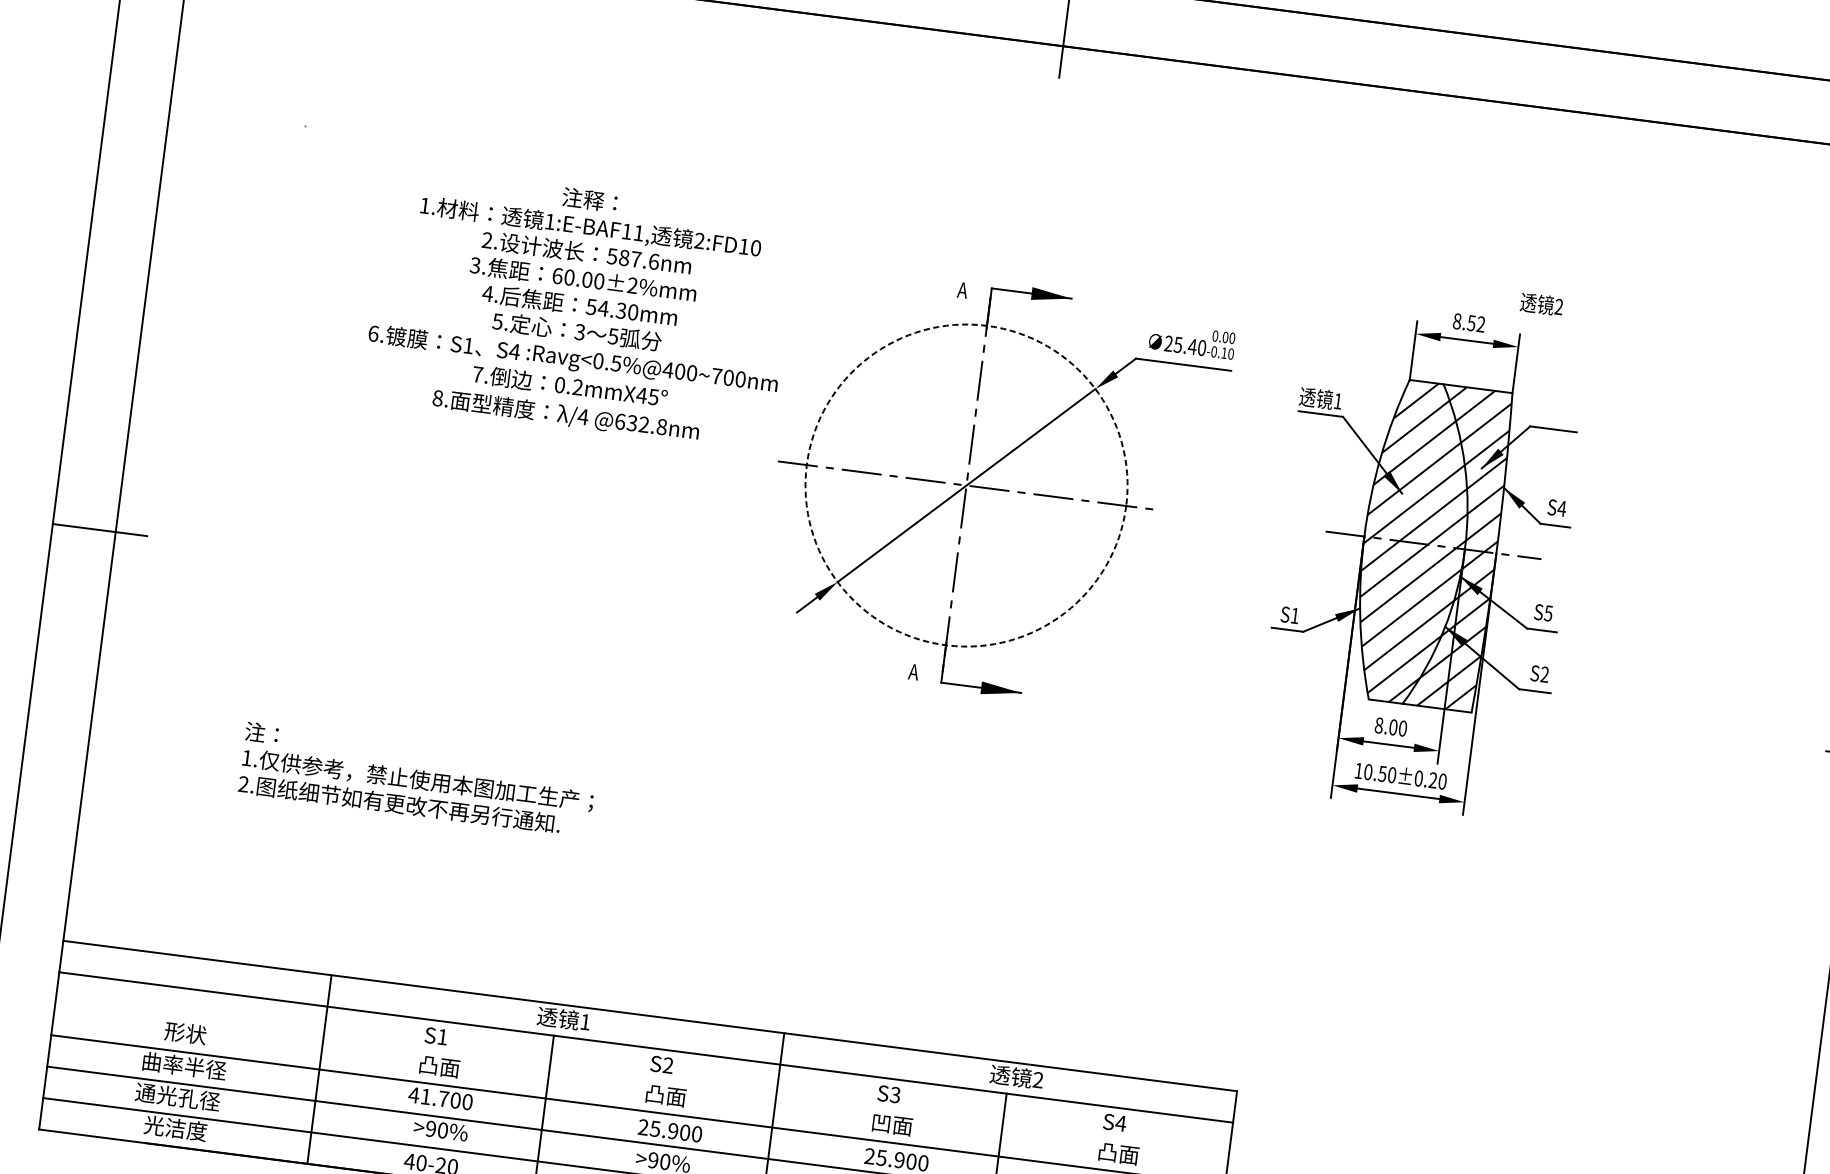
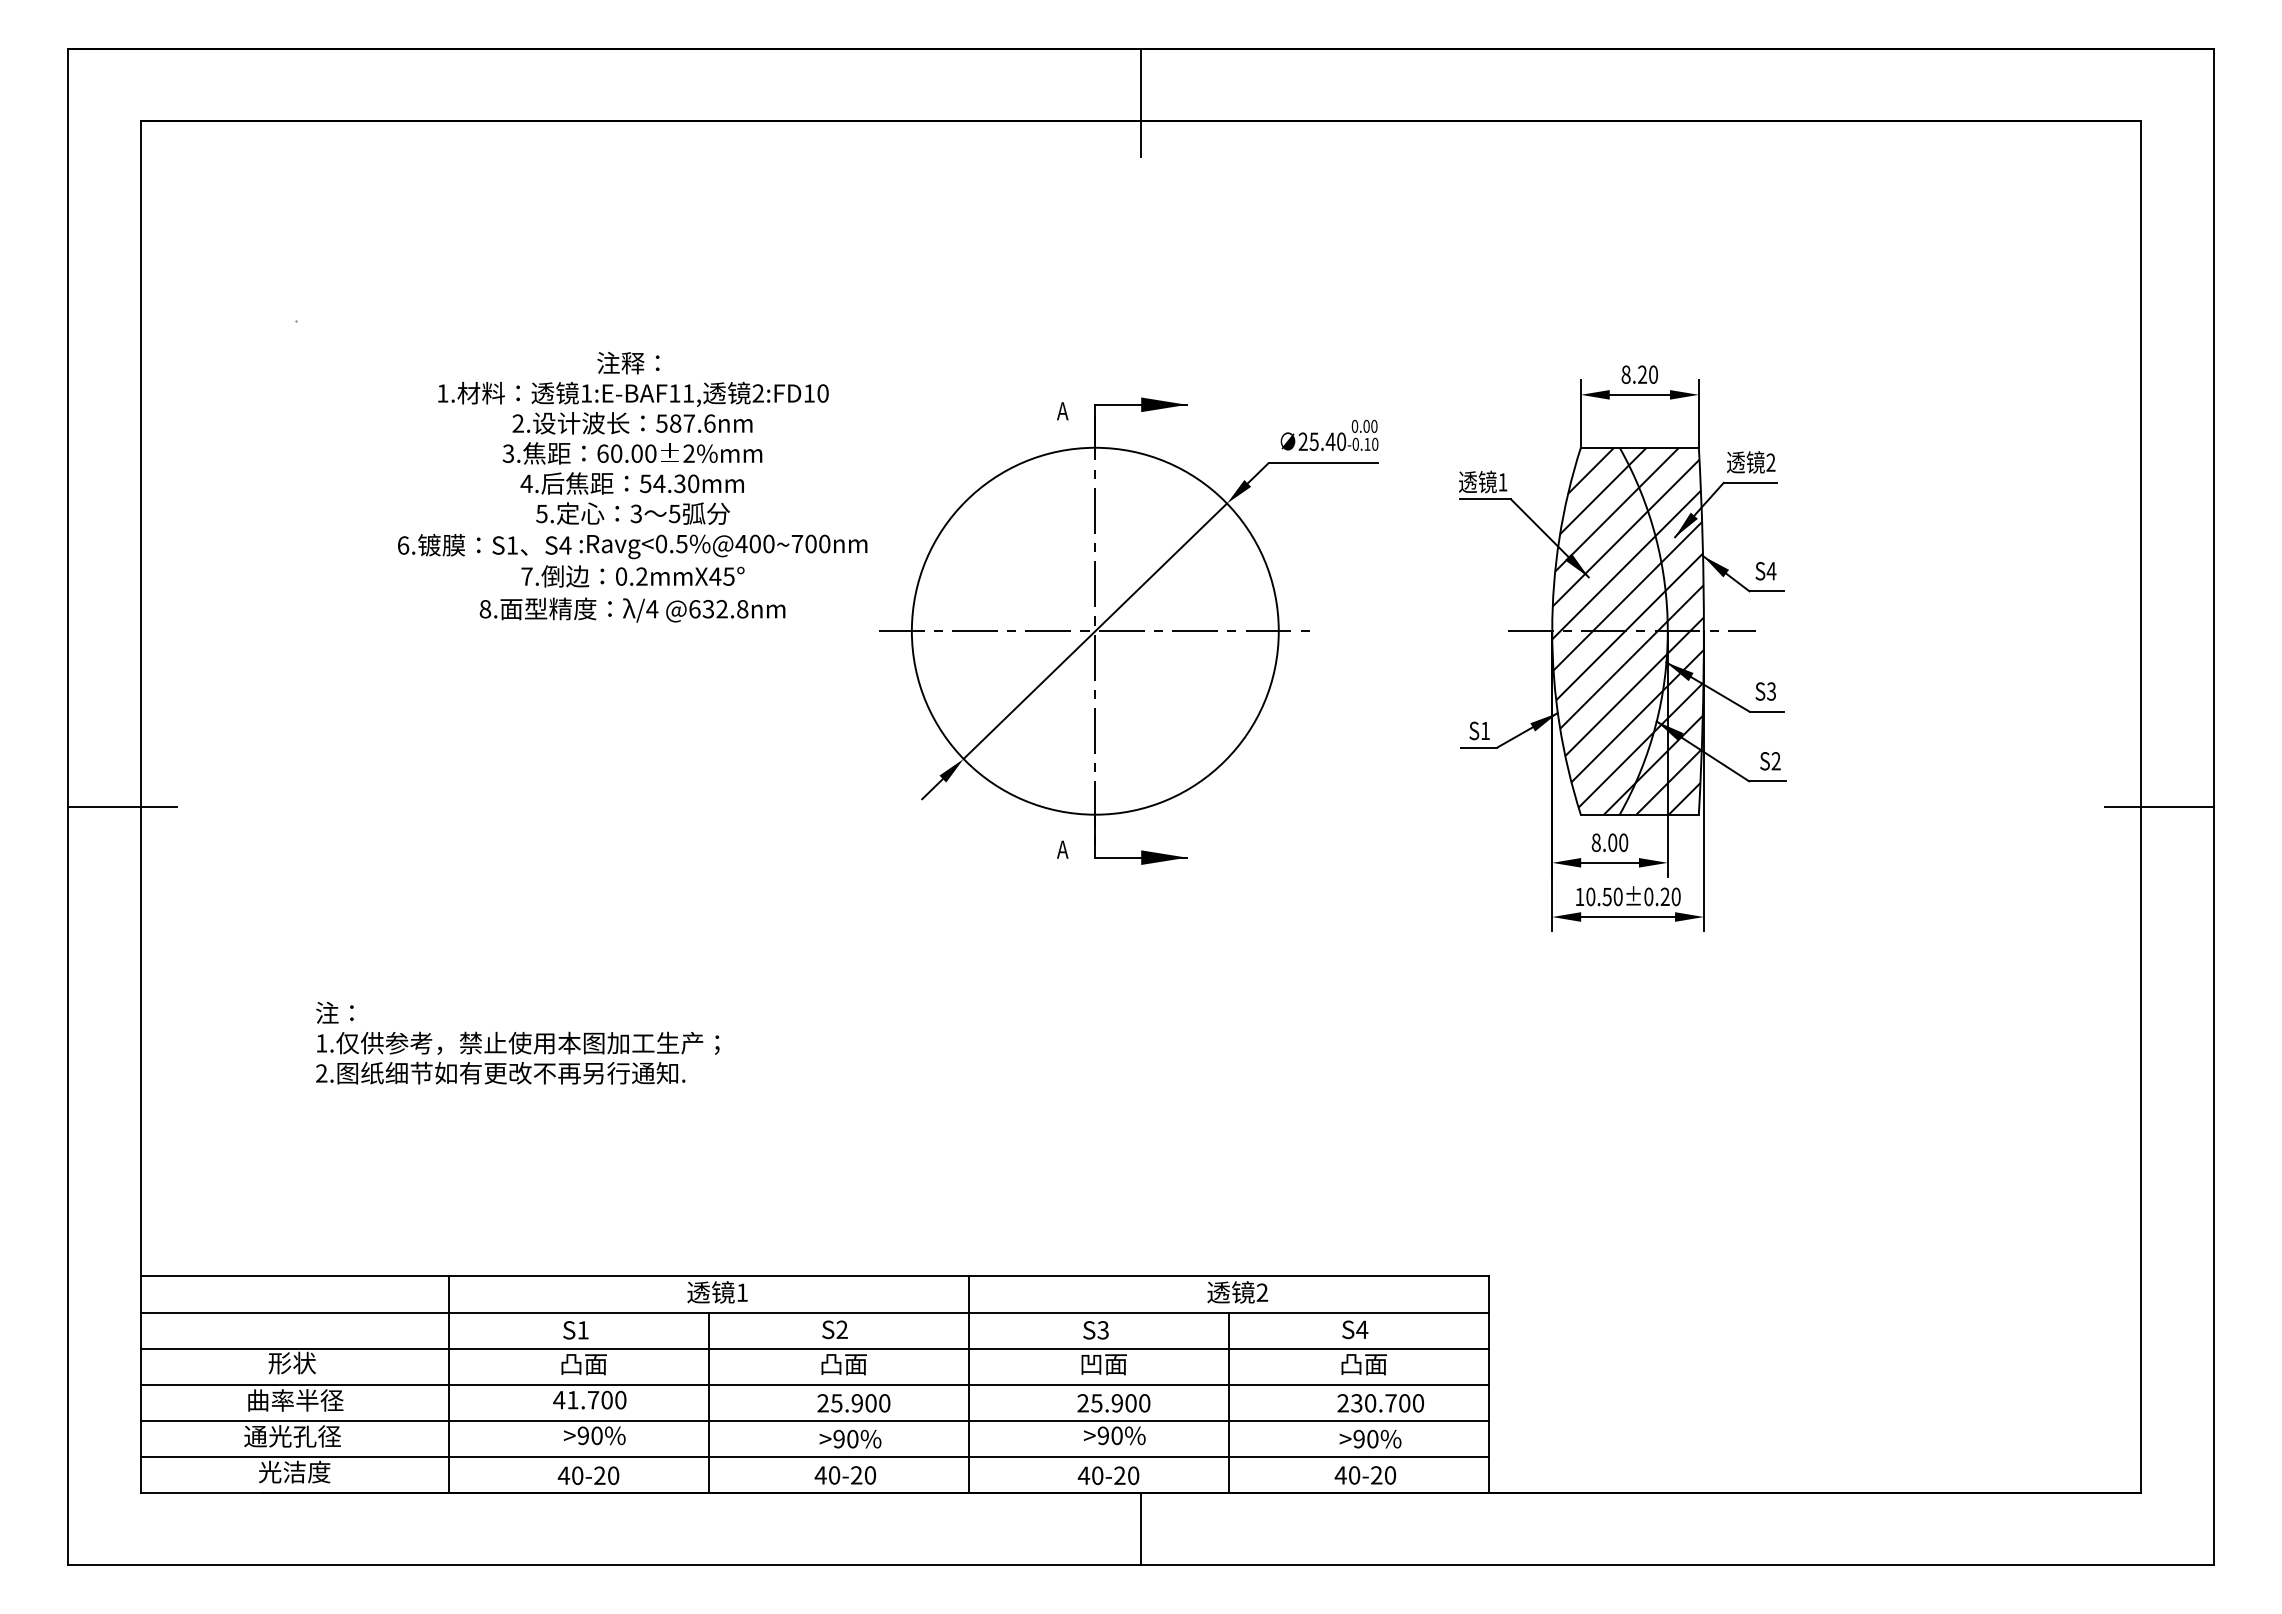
text: (1542, 304) -> (1751, 462), moved
text: (1475, 323) -> (1647, 374), 8.52 -> 8.20
circle: (965, 484) -> (1094, 630), dashed -> solid
text: (1548, 613) -> (1771, 691), S5 -> S3
line: (642, 1078) -> (814, 1348), added

